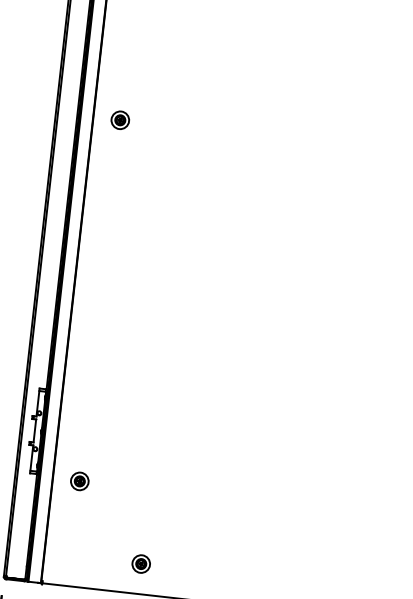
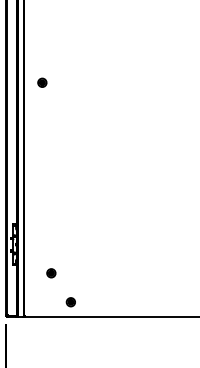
part: (120, 119) -> (42, 82), moved
part: (80, 481) -> (51, 273), moved

